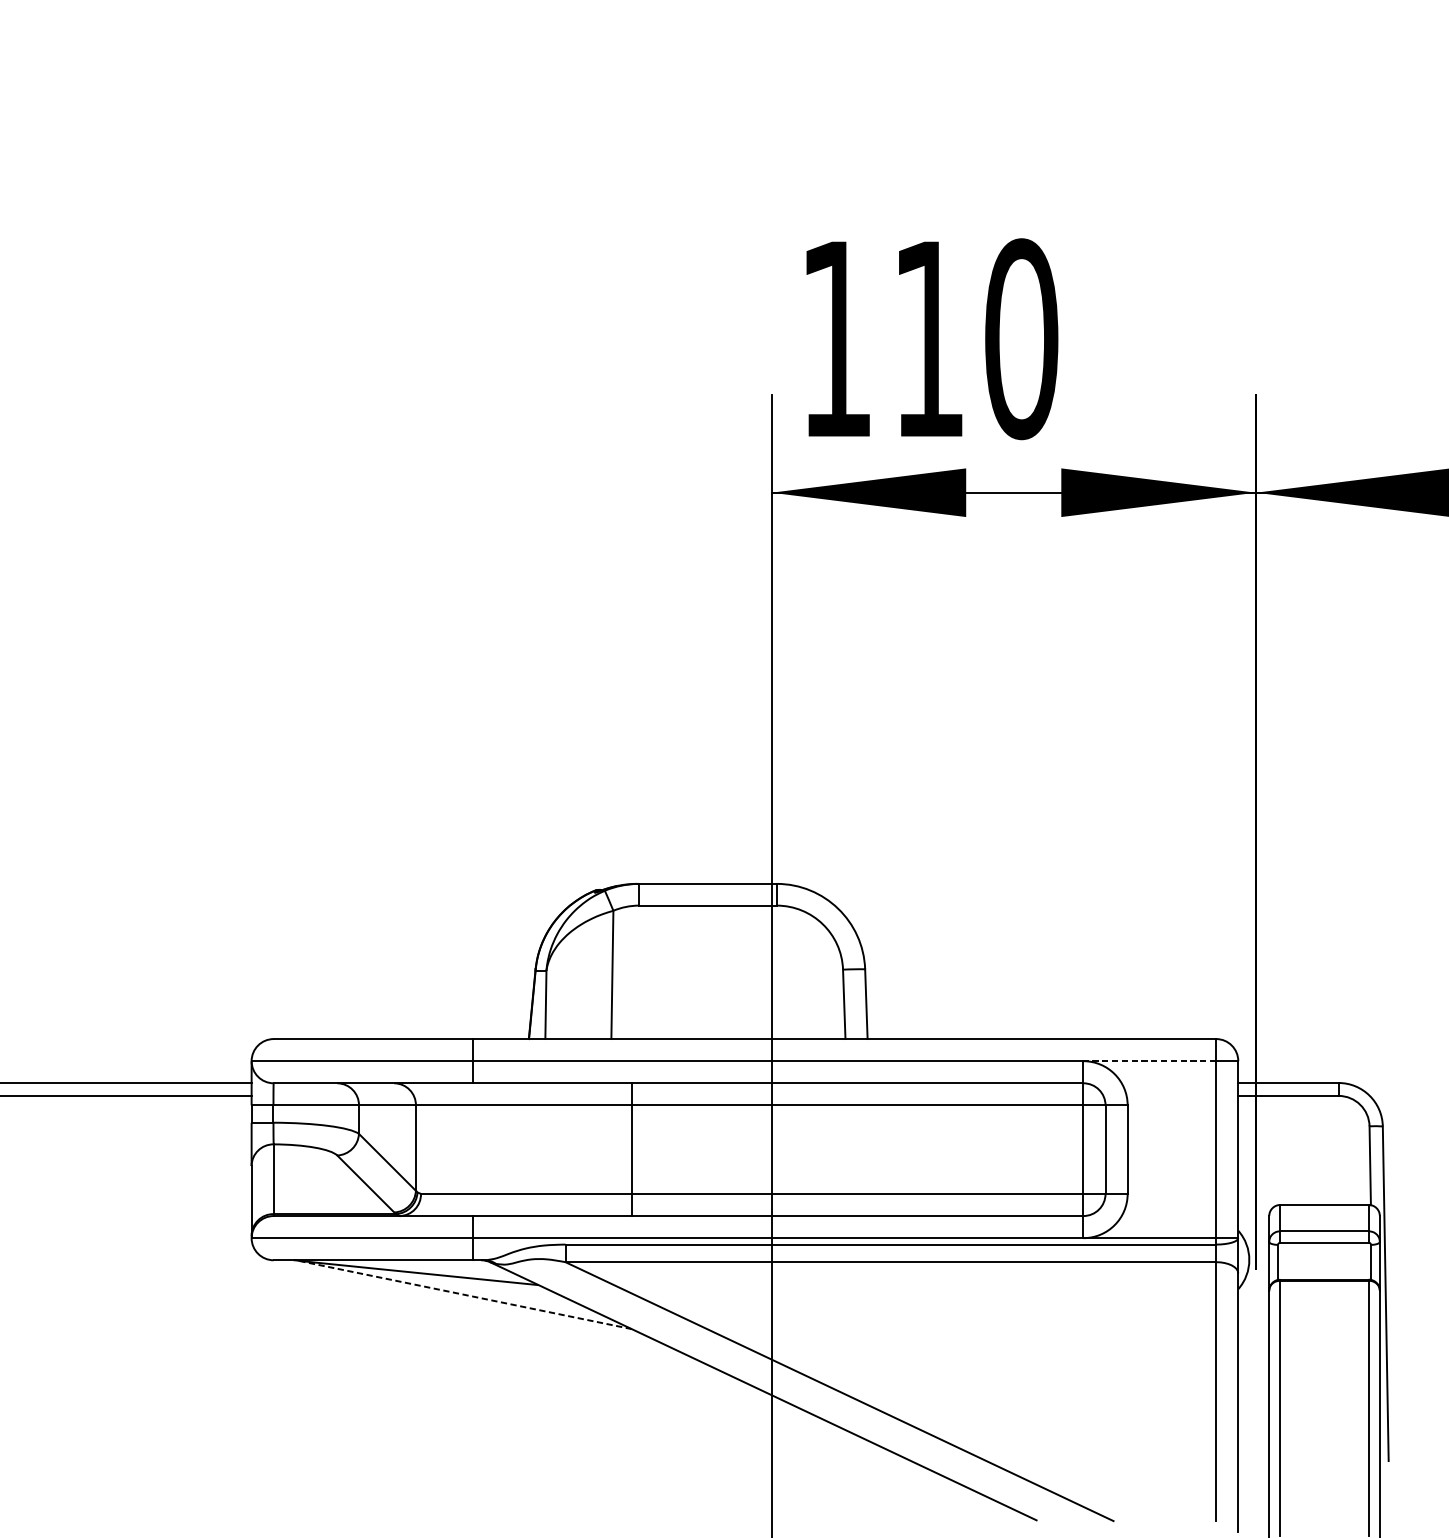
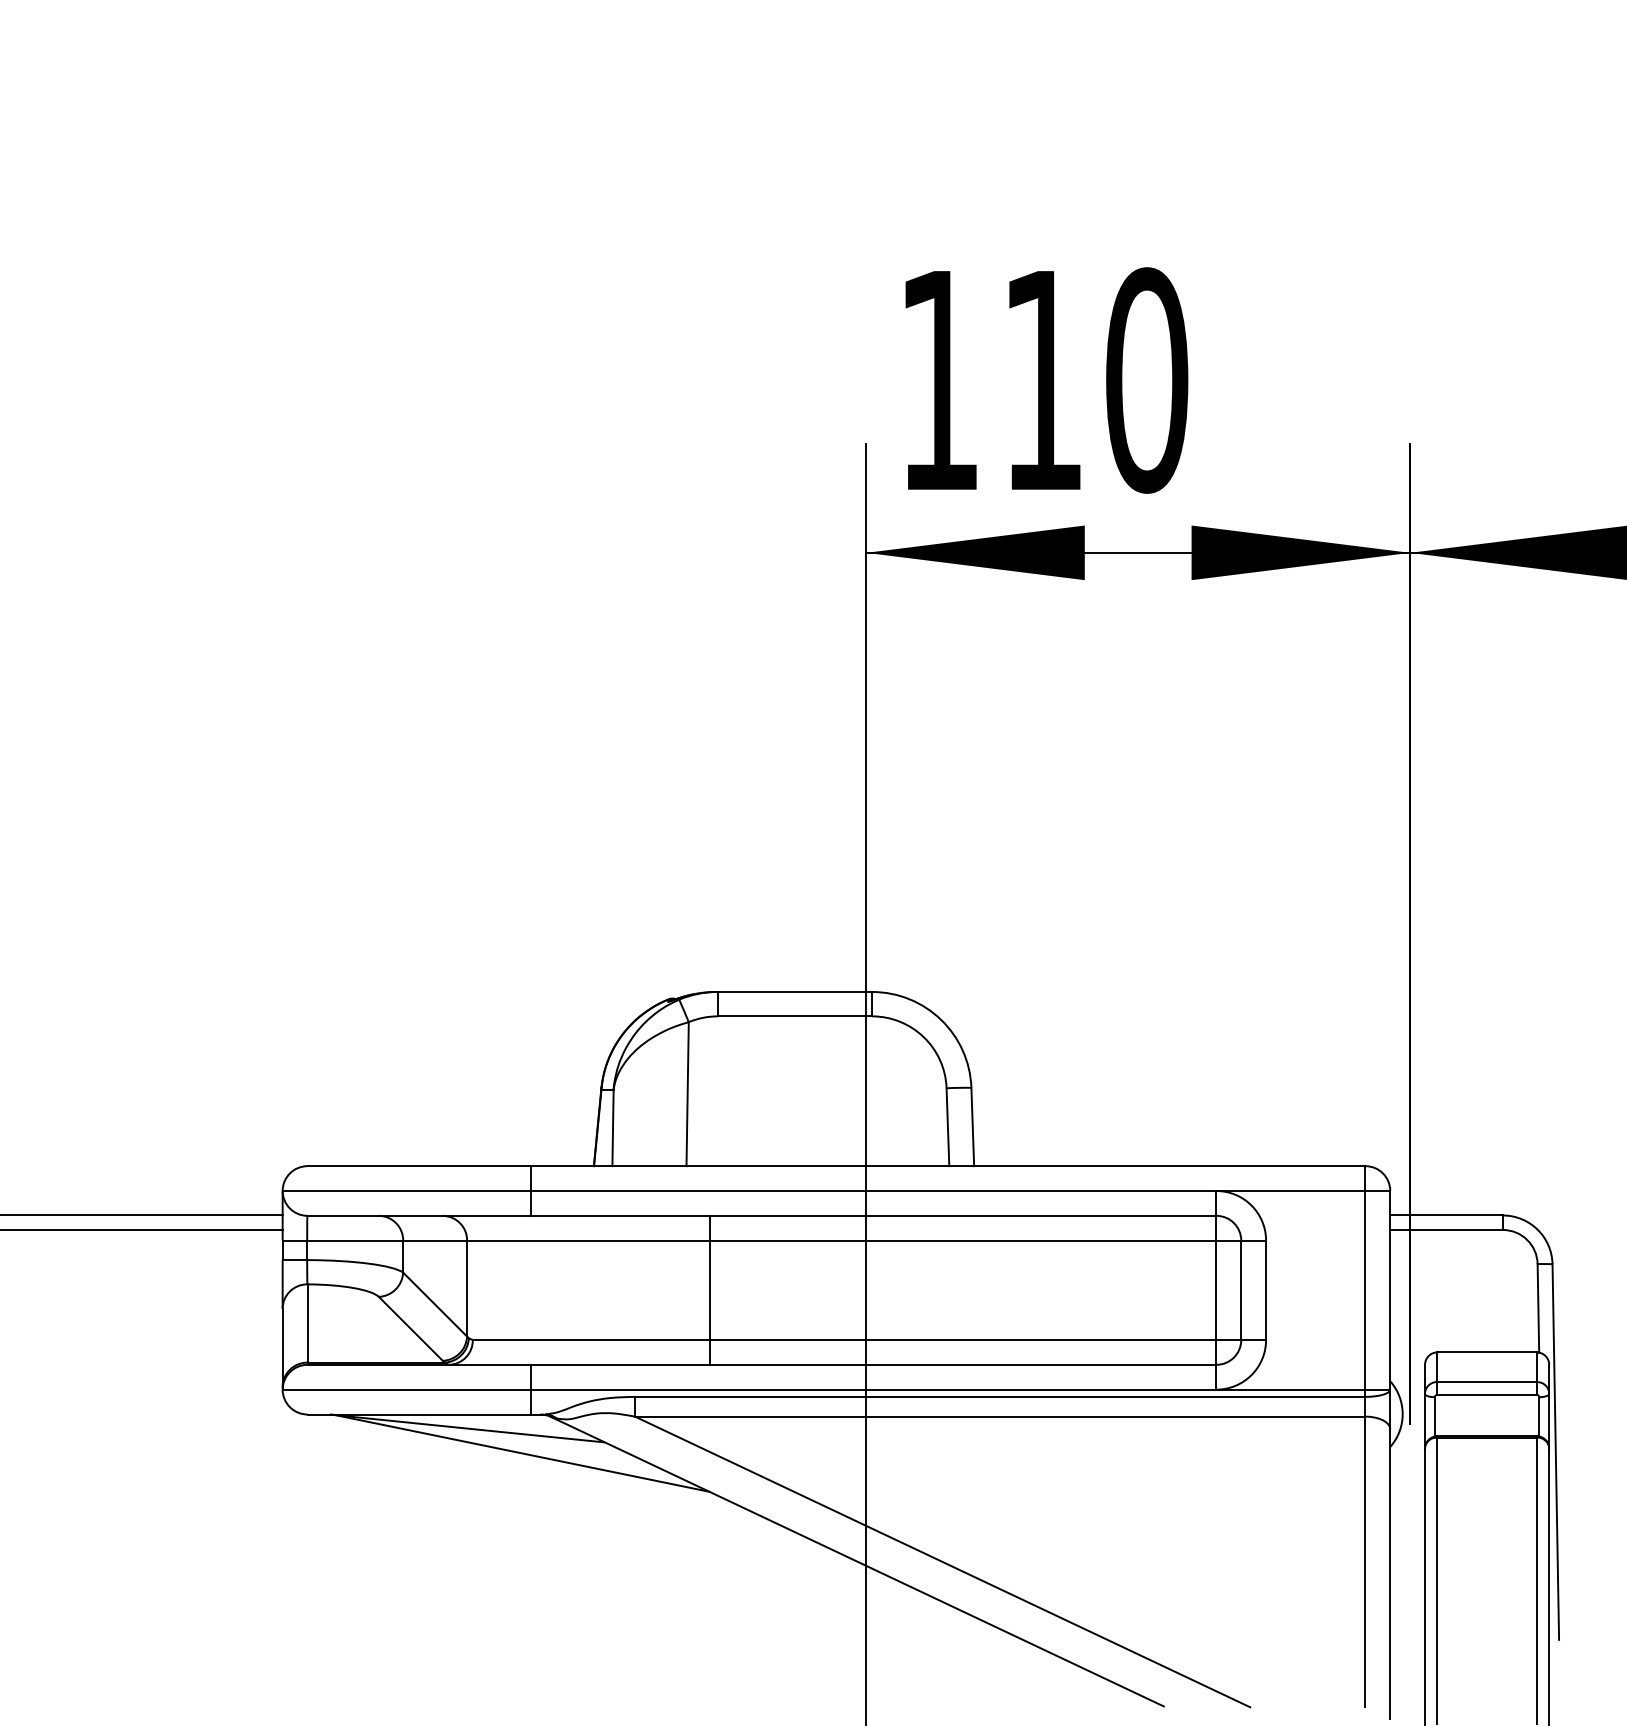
line: (1149, 1061) -> (1290, 1191), dashed -> solid
line: (464, 1295) -> (521, 1453), dashed -> solid

